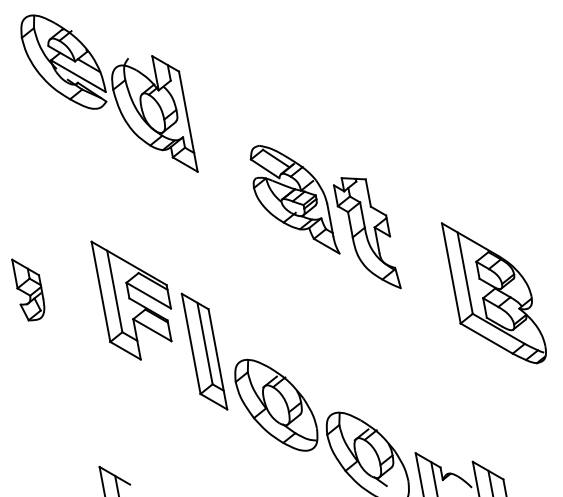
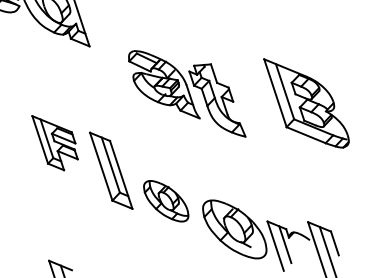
part: (325, 217) -> (186, 94), moved
part: (131, 300) -> (55, 142), size x0.7
part: (276, 404) -> (166, 200), size x0.7

